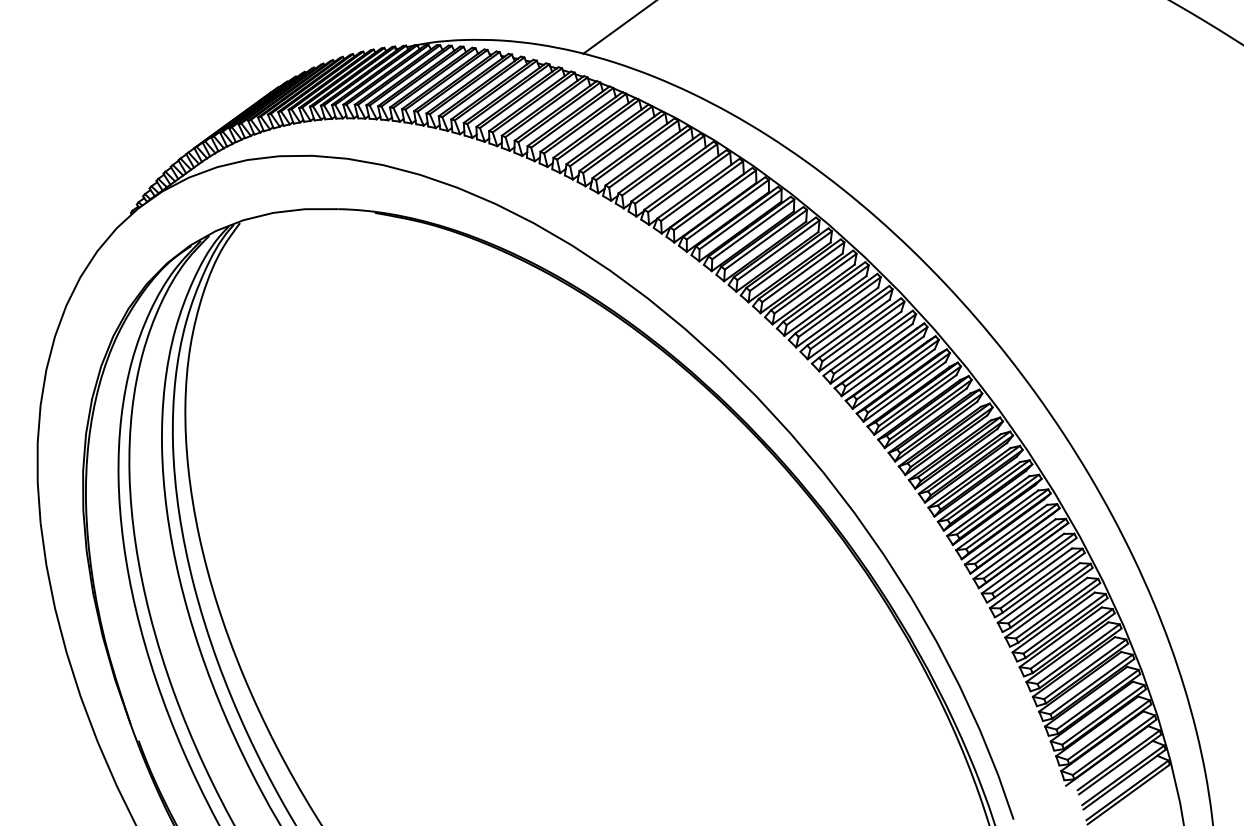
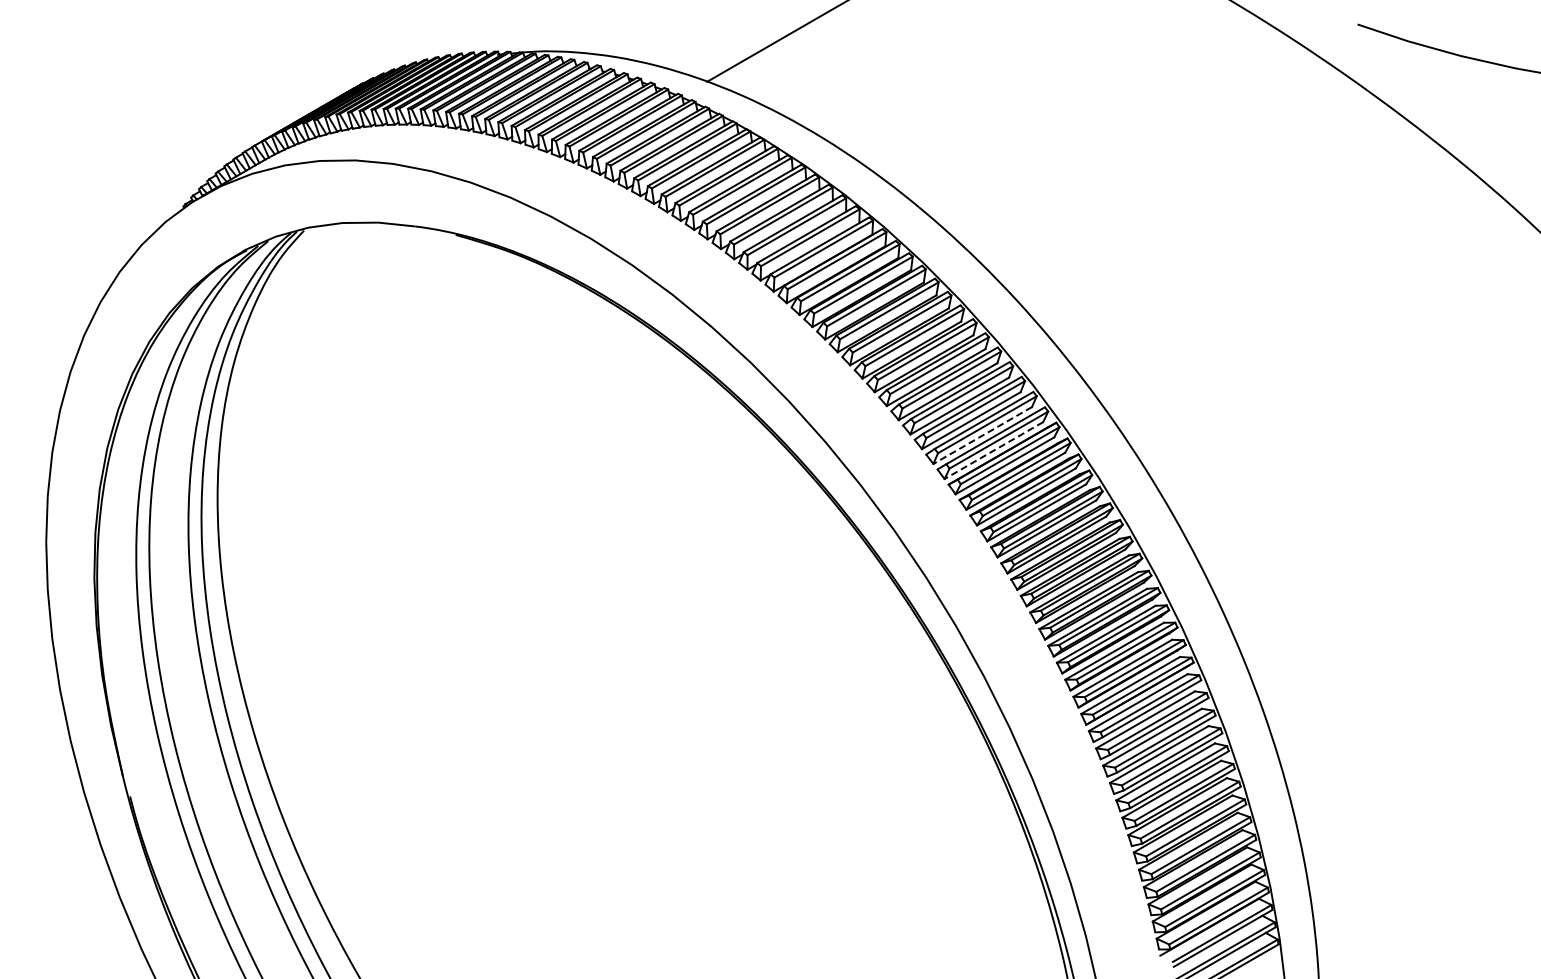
line: (860, 341) -> (982, 435), solid -> dashed
line: (871, 353) -> (993, 450), solid -> dashed

